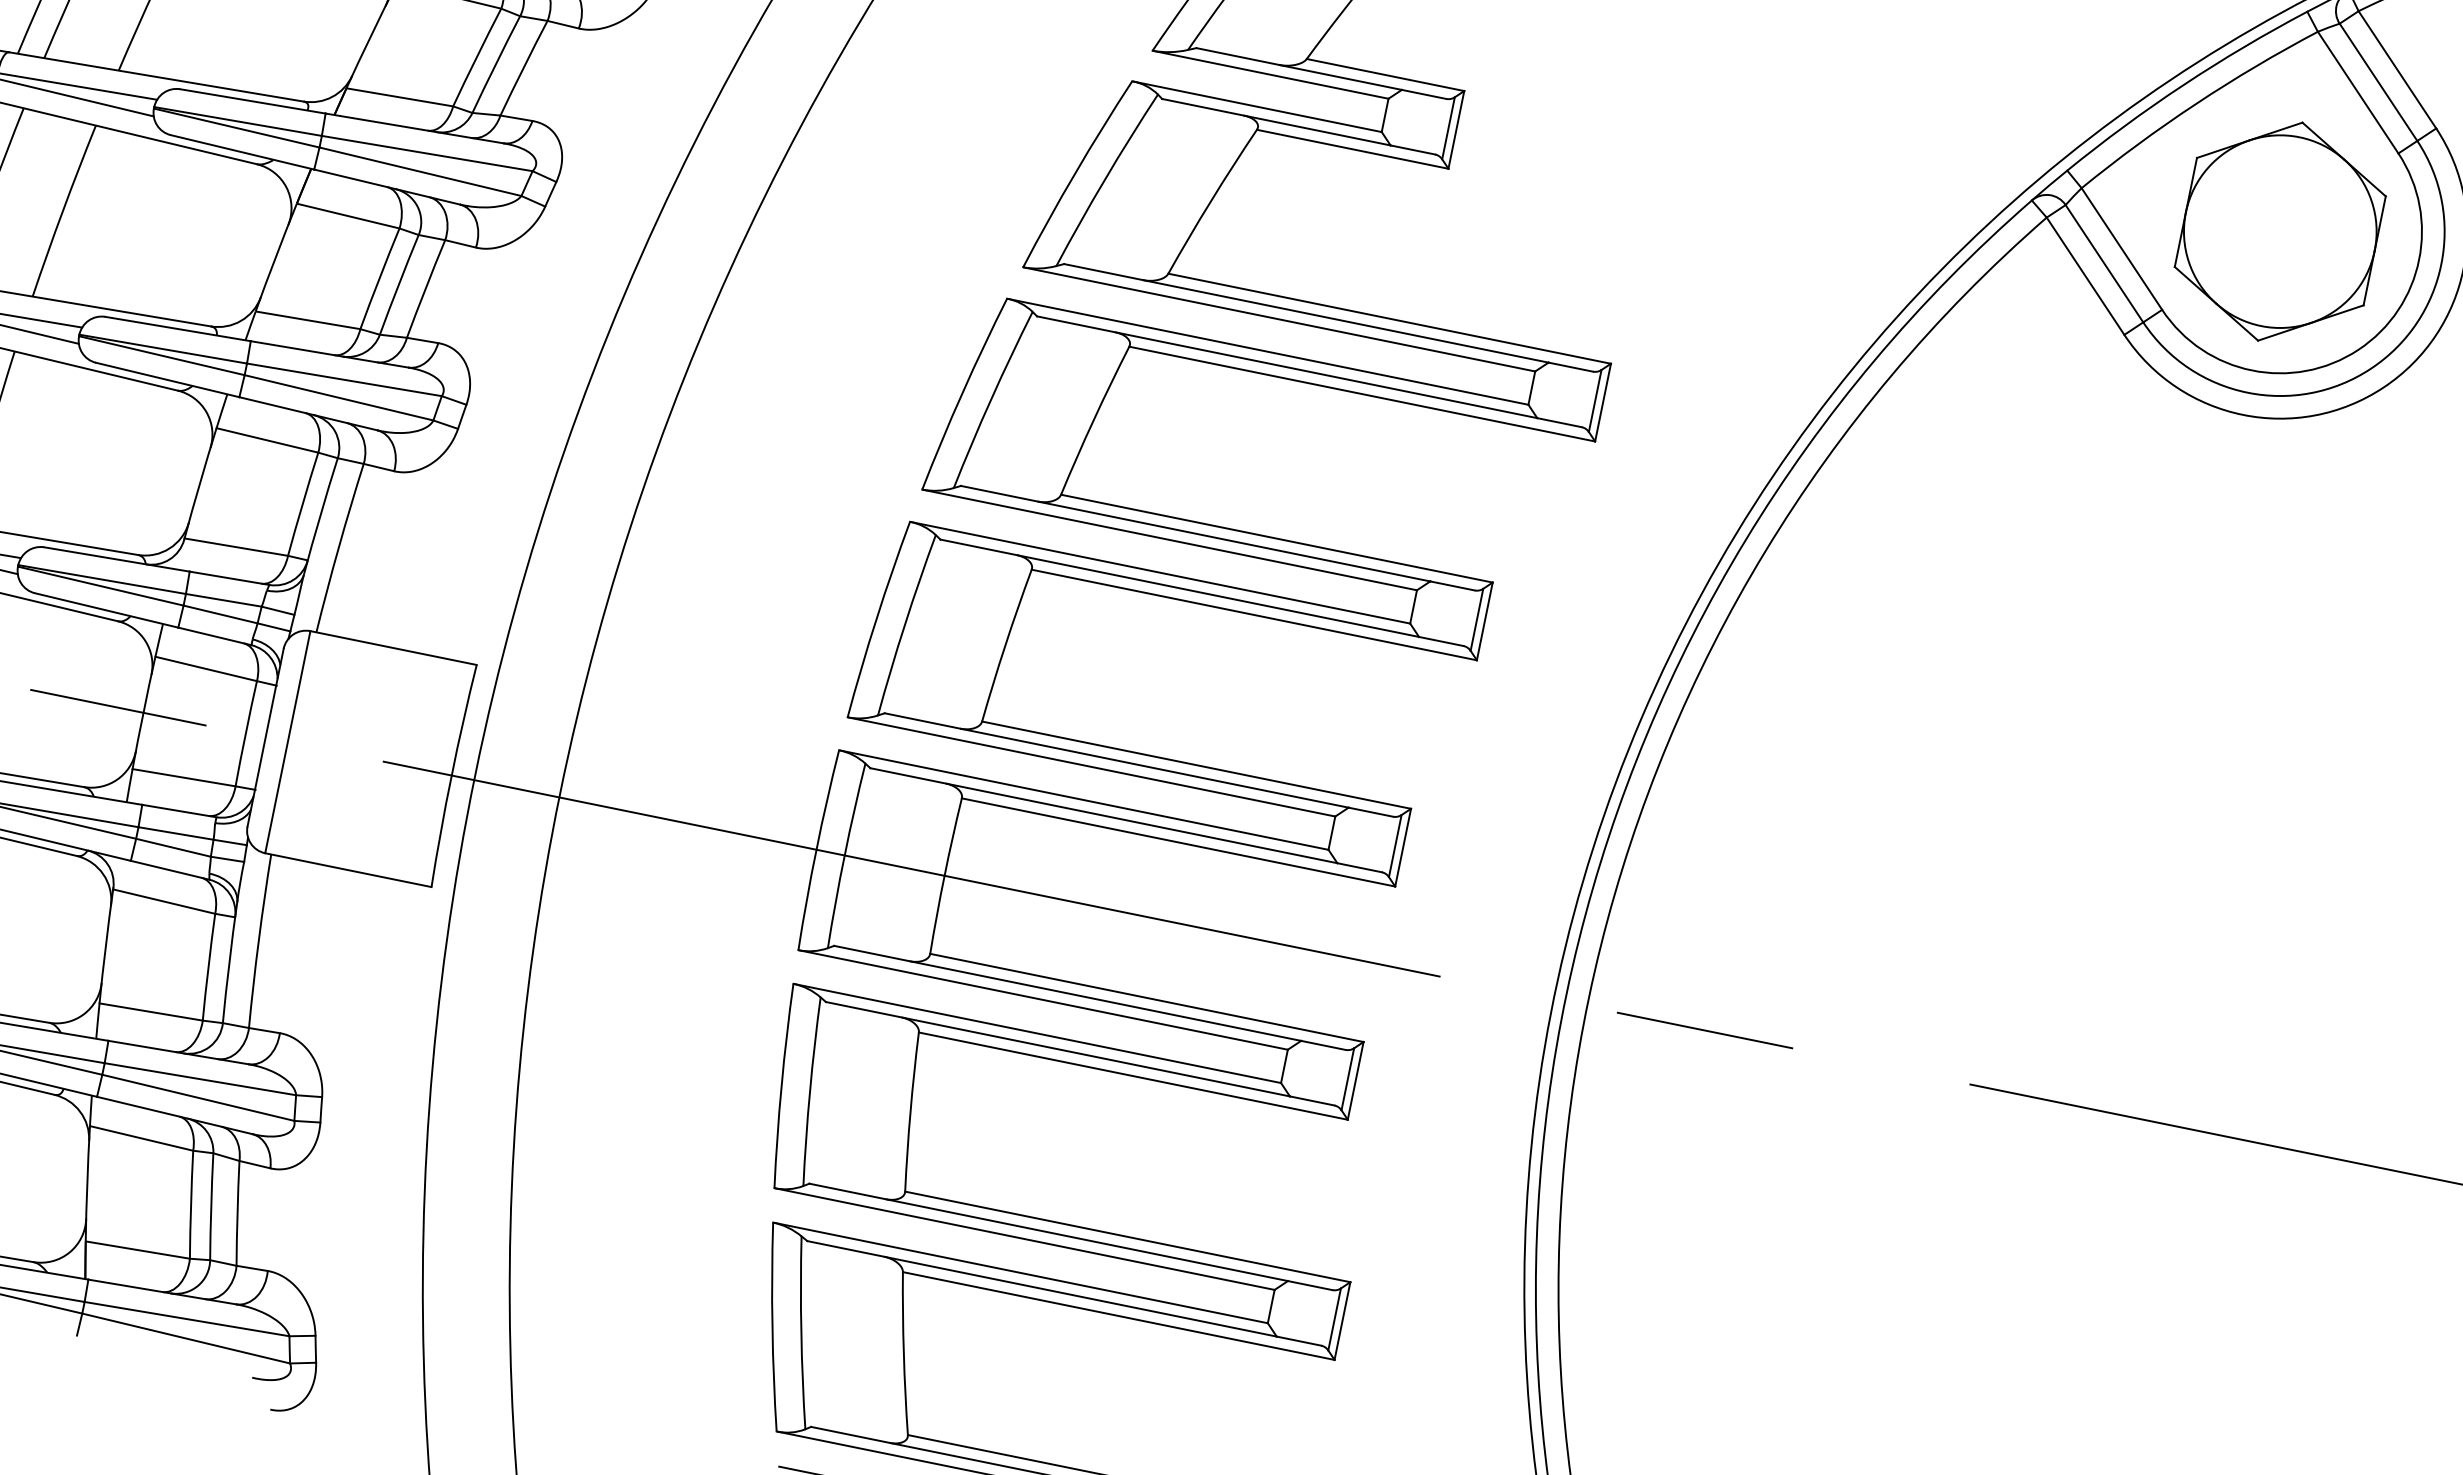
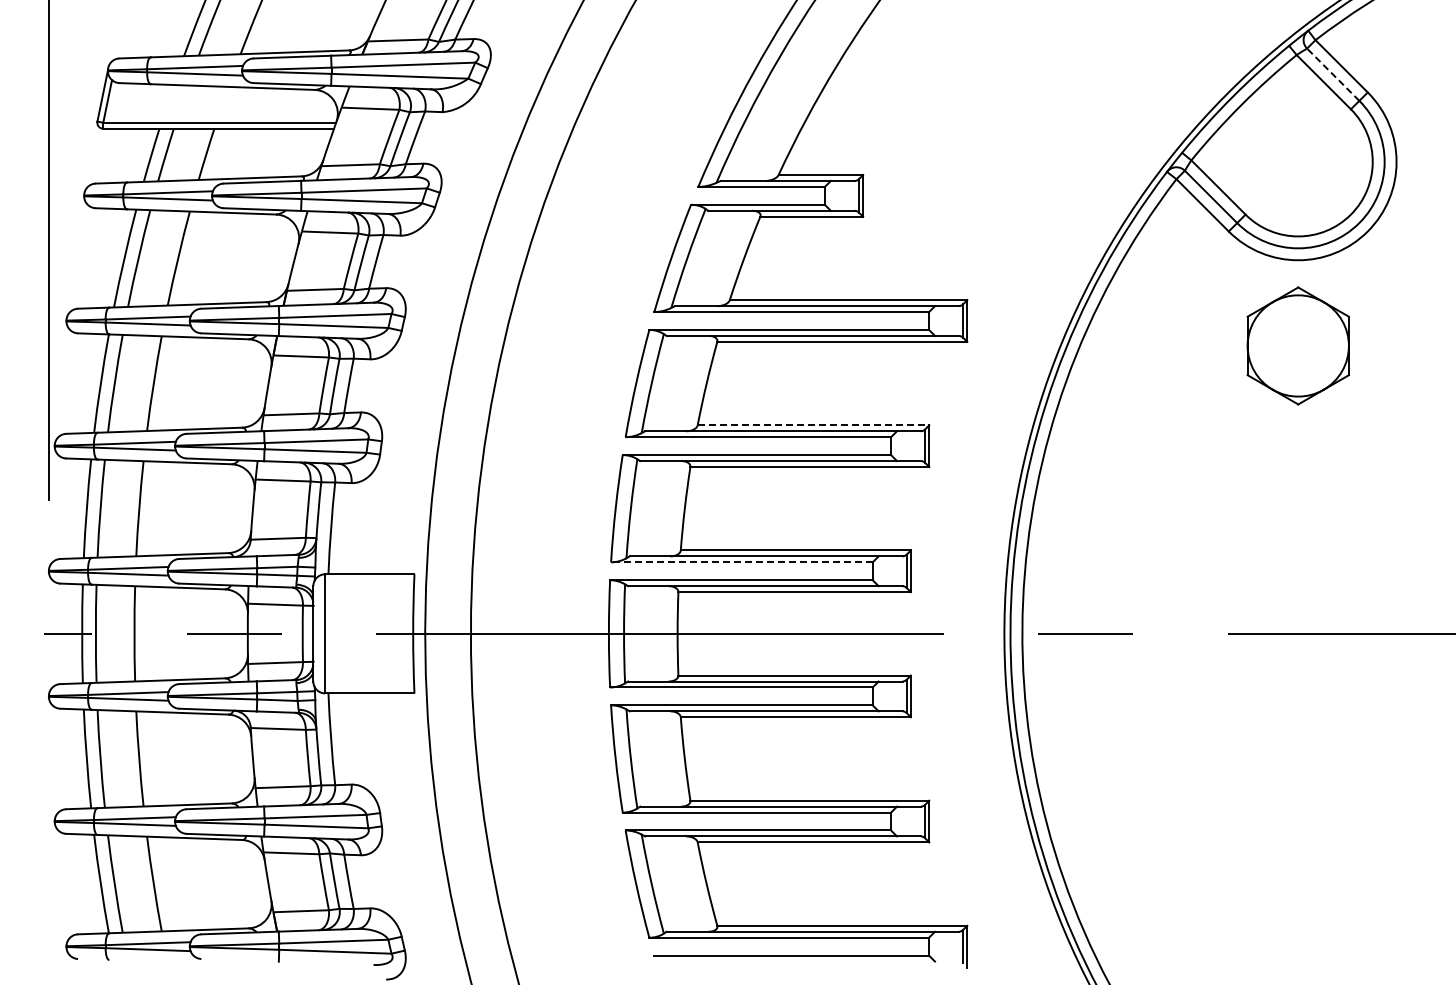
line: (2379, 81) -> (1333, 74), solid -> dashed
part: (2279, 230) -> (1297, 345), moved
line: (1276, 539) -> (813, 425), solid -> dashed
line: (1090, 767) -> (741, 562), solid -> dashed

